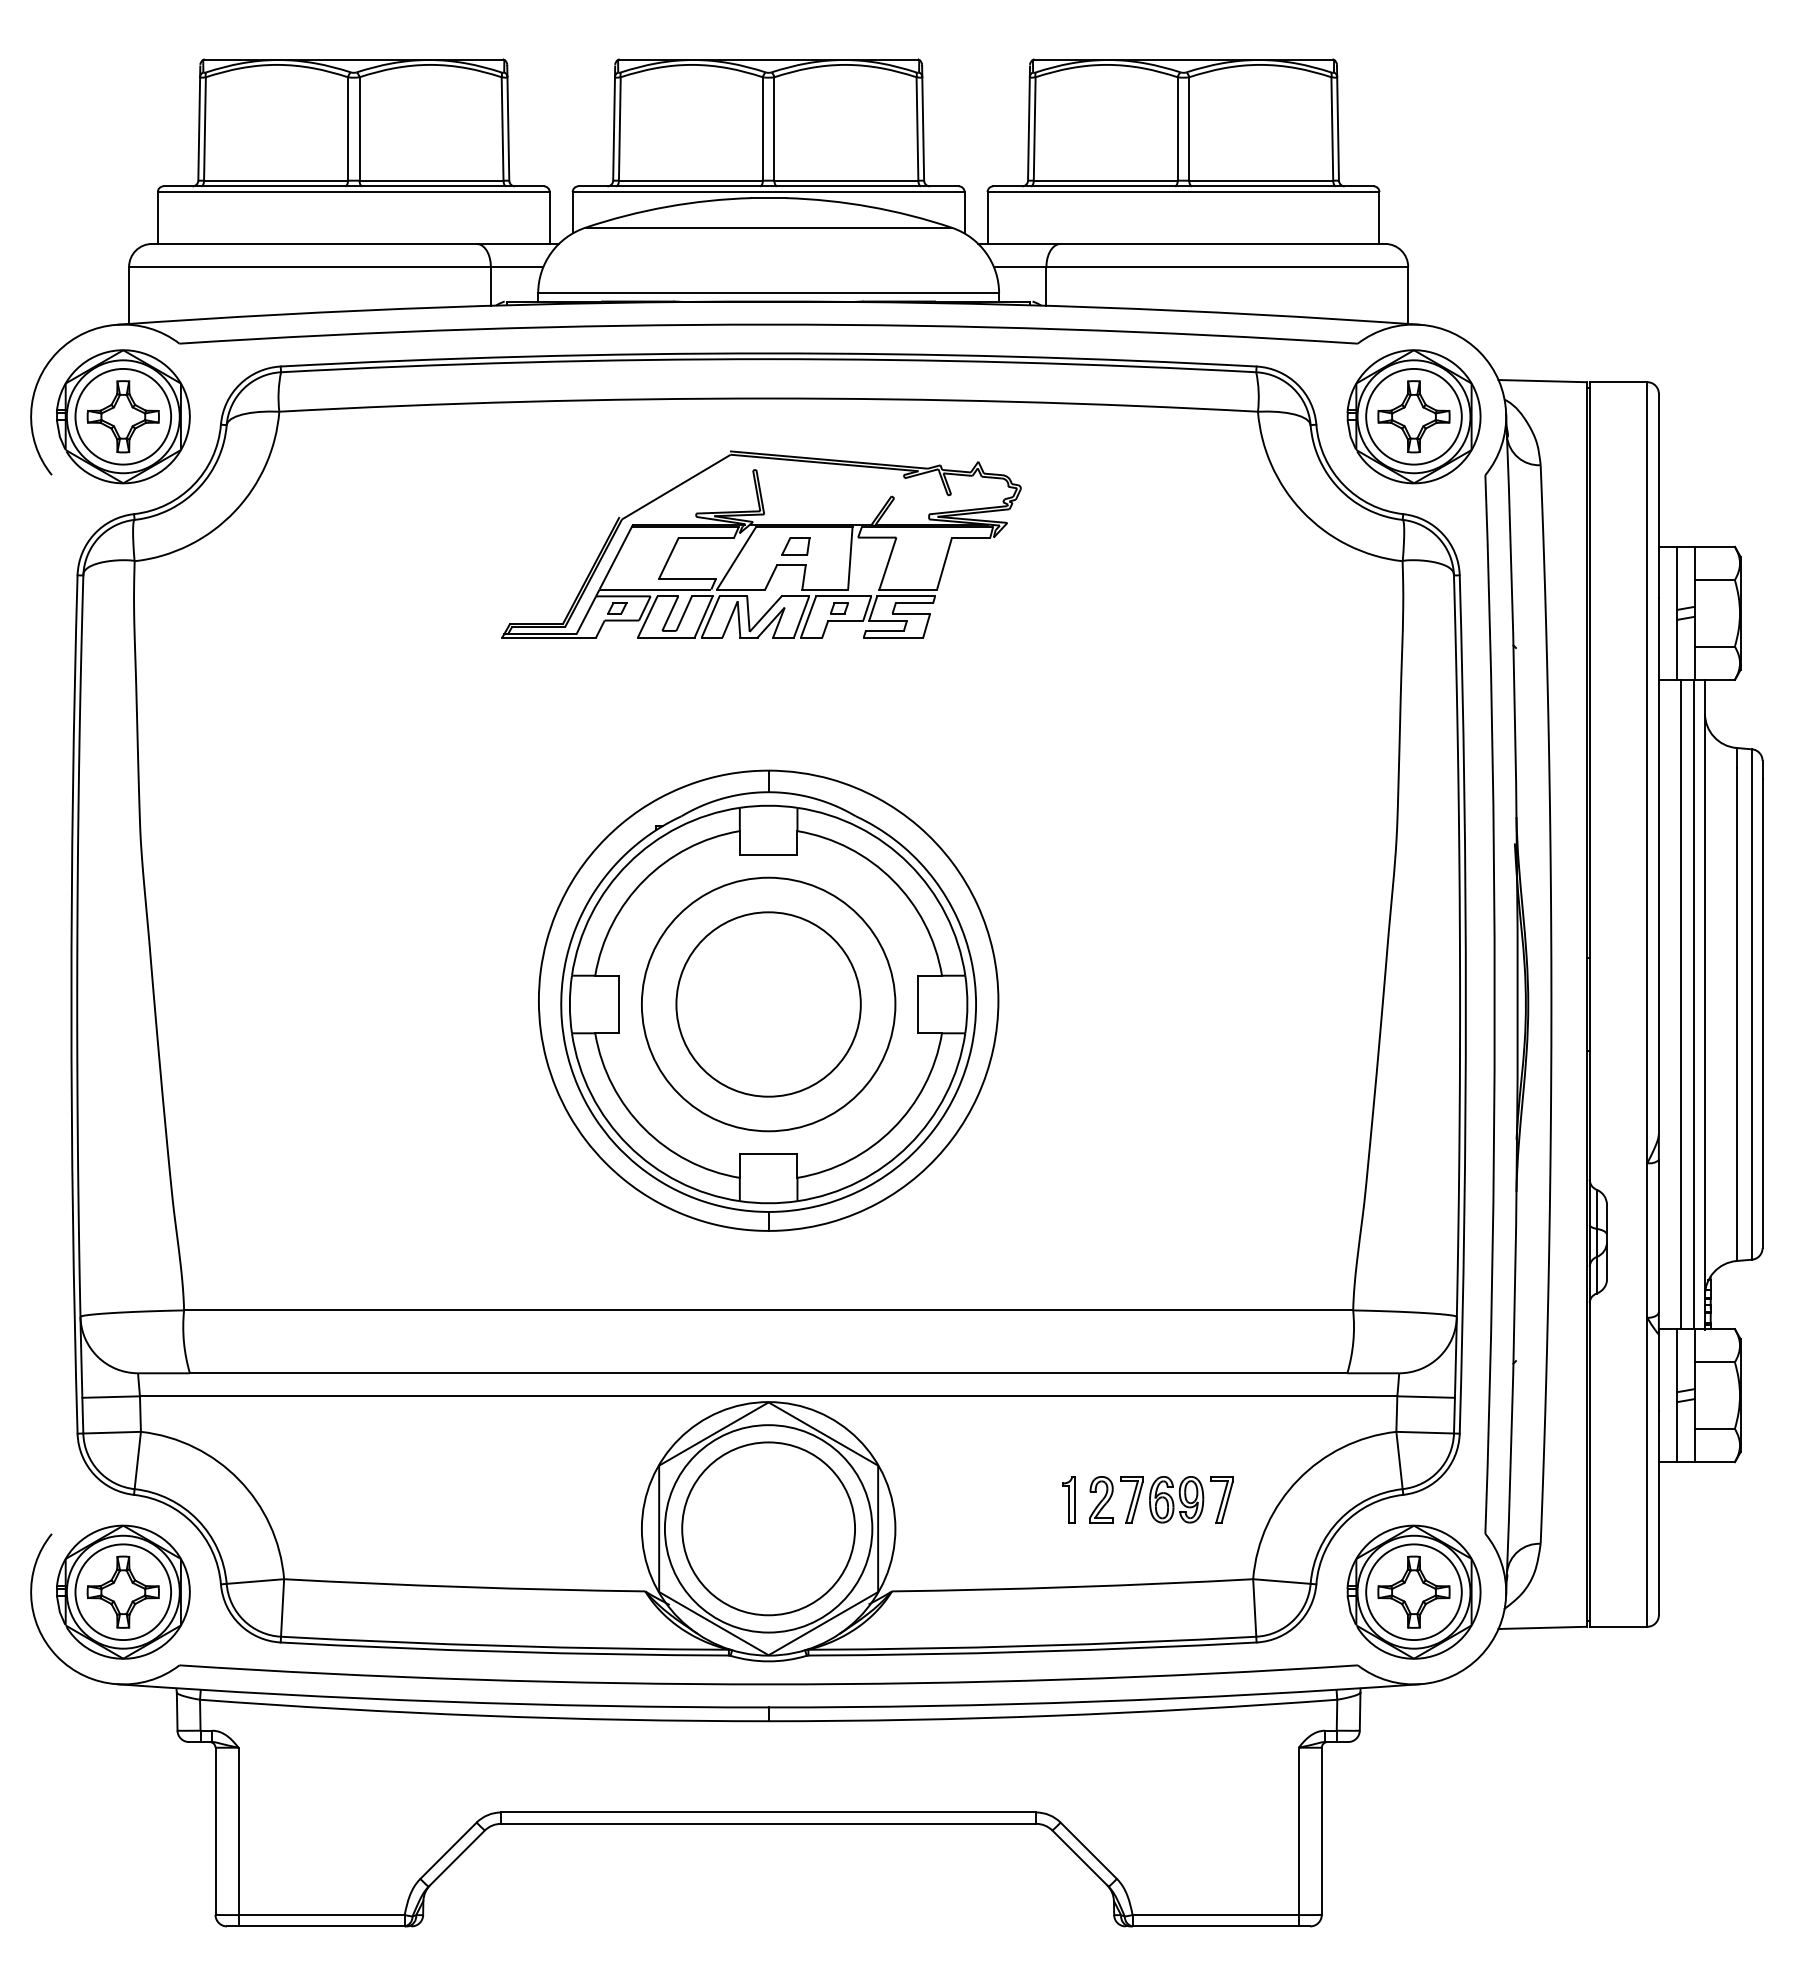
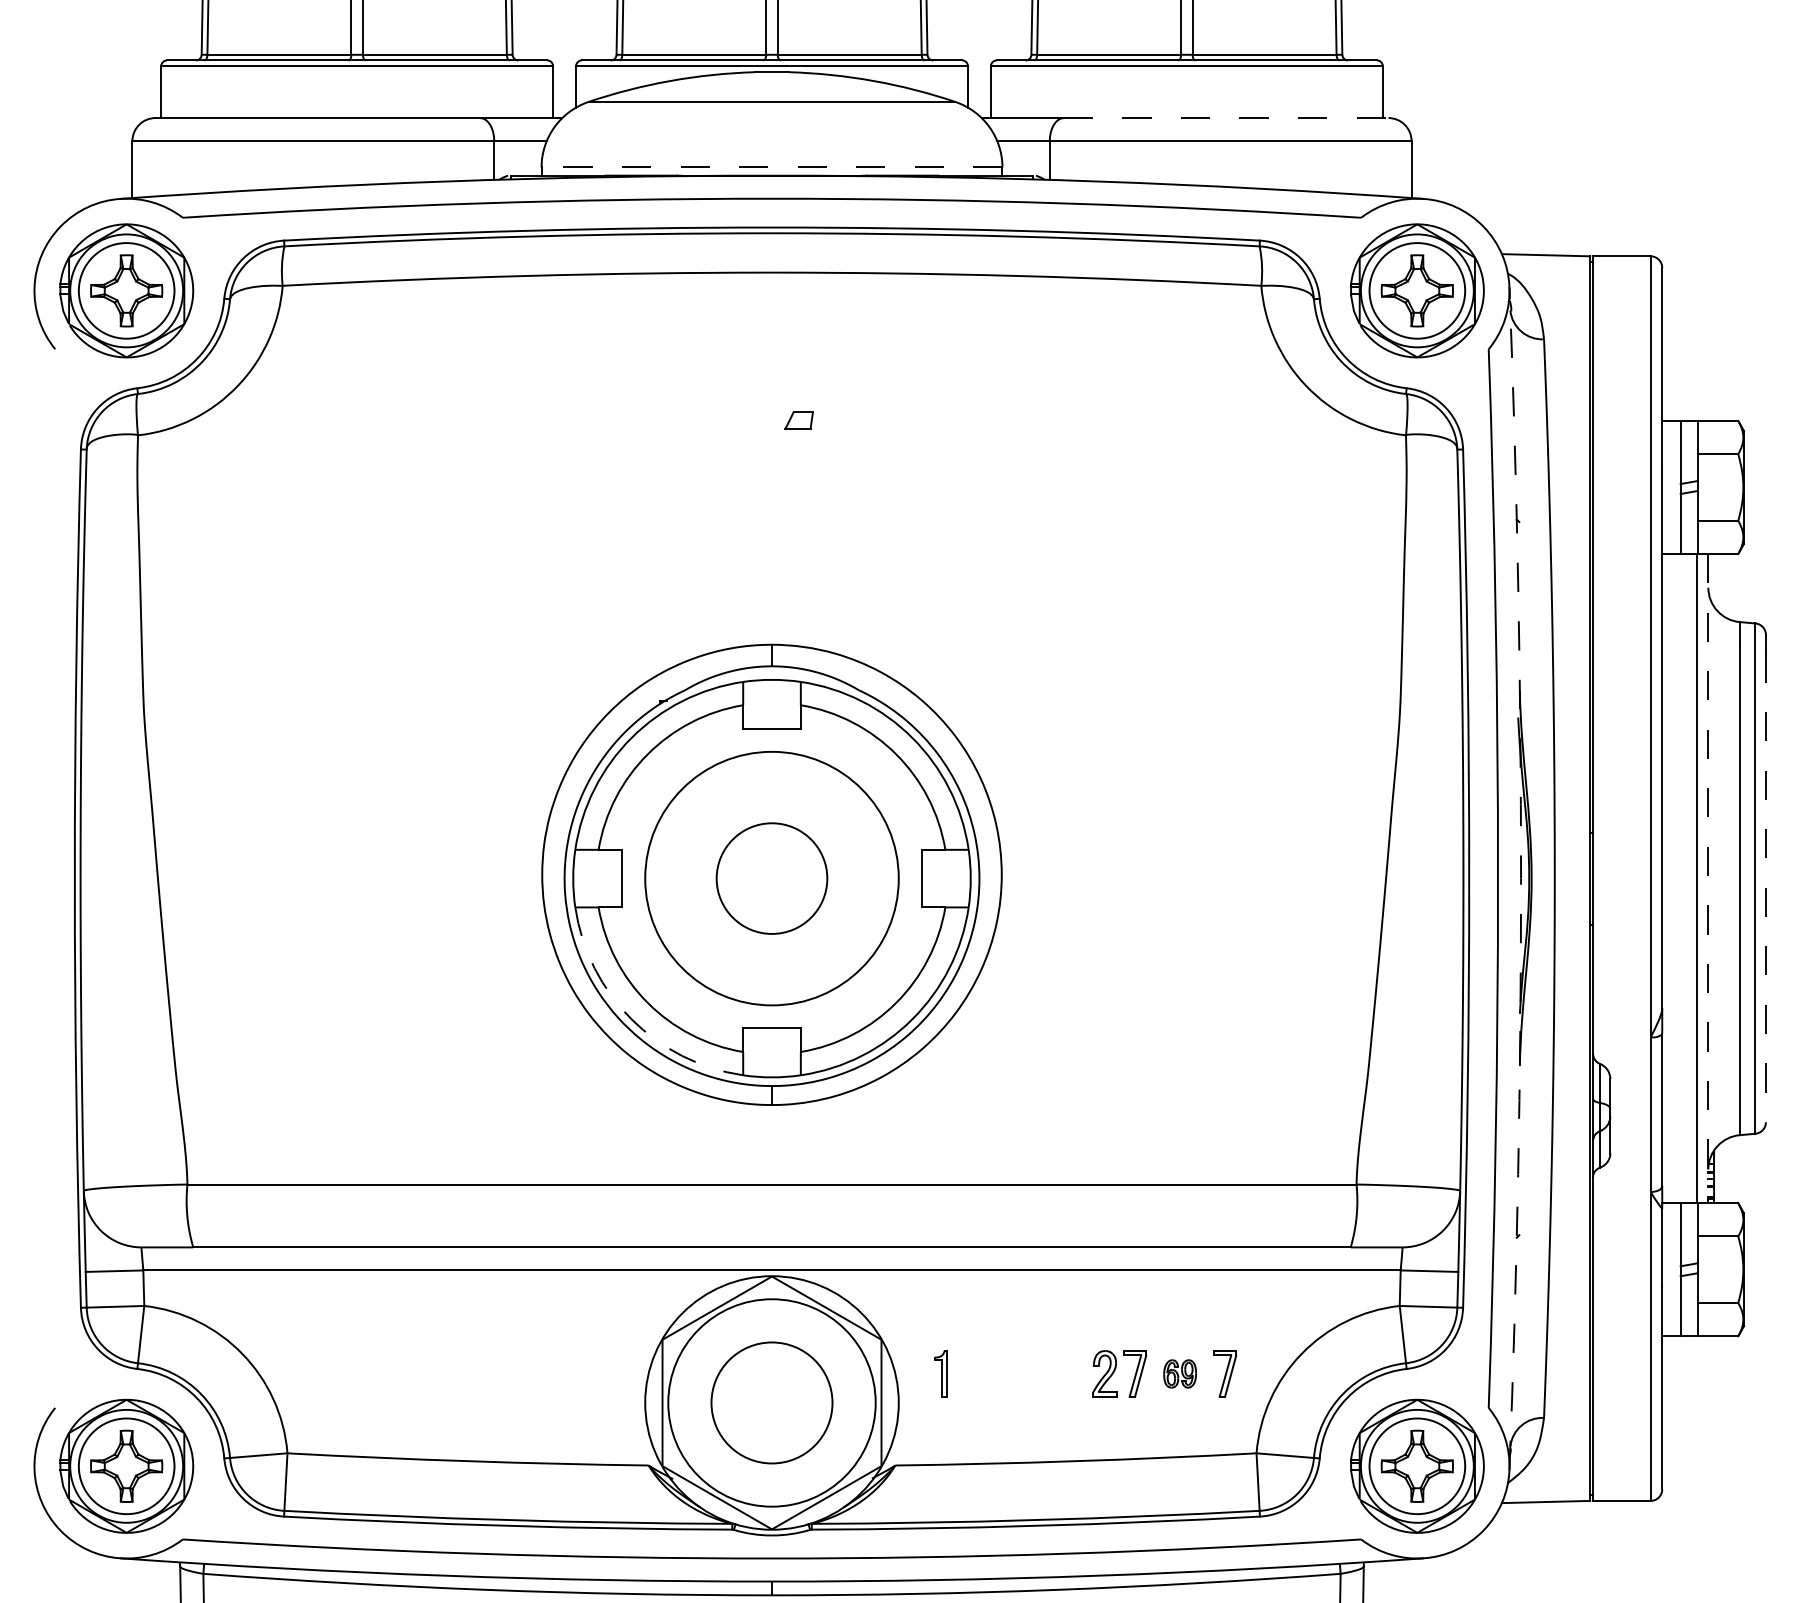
line: (1223, 243) -> (1226, 117), solid -> dashed
line: (768, 293) -> (771, 167), solid -> dashed
part: (761, 544) -> (764, 418), removed
circle: (768, 1004) -> (771, 878), size x0.6
arc: (1517, 1004) -> (1520, 878), solid -> dashed
line: (1680, 1004) -> (1683, 878), removed
line: (1704, 1005) -> (1707, 879), solid -> dashed
line: (1762, 1014) -> (1765, 888), solid -> dashed
arc: (628, 1145) -> (631, 1019), solid -> dashed
part: (1068, 1499) -> (940, 1373), moved
part: (1176, 1499) -> (1179, 1373), size x0.6
circle: (768, 1528) -> (771, 1402), size x0.7

